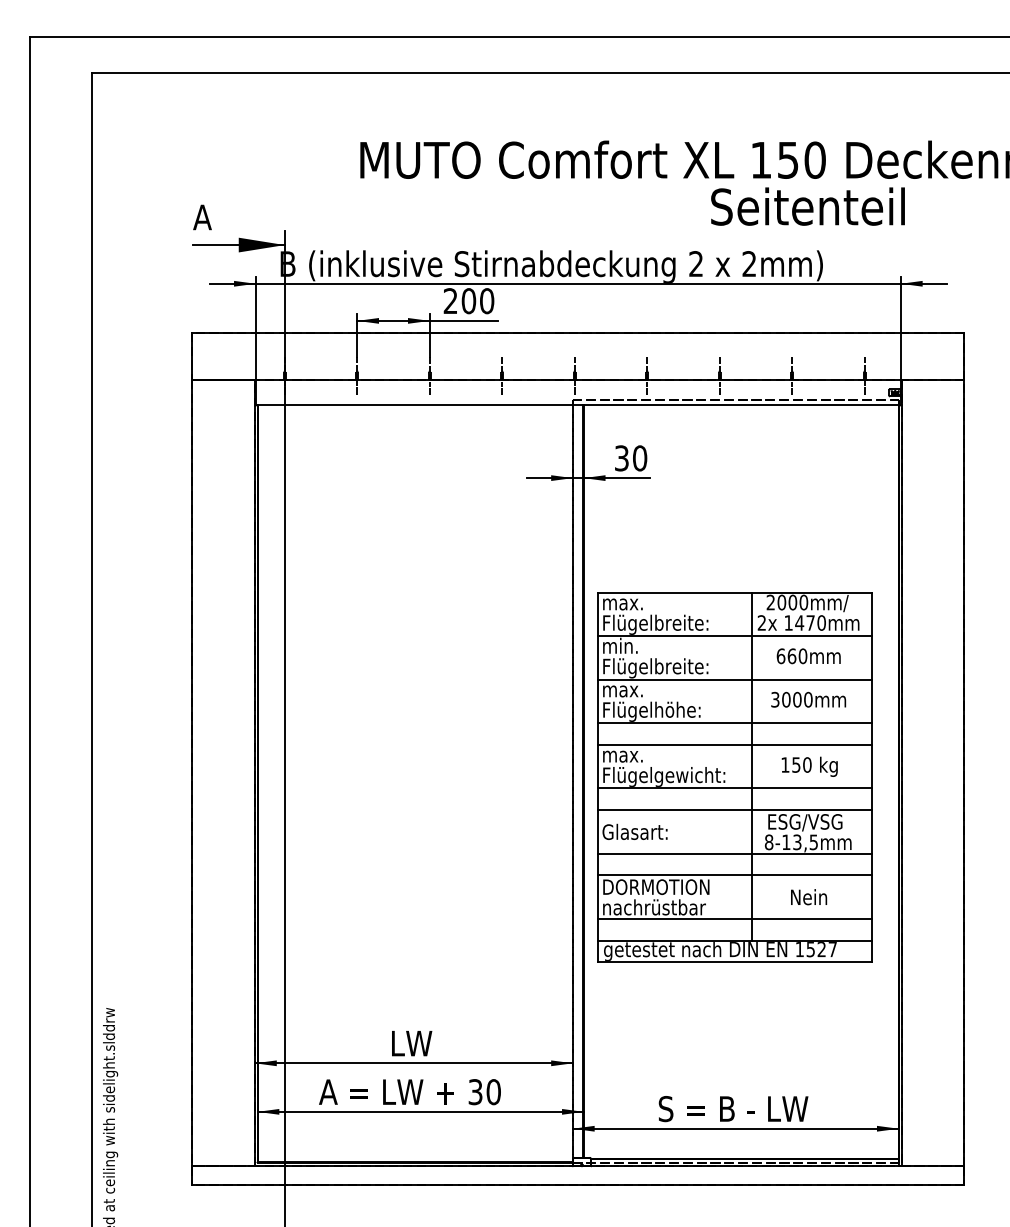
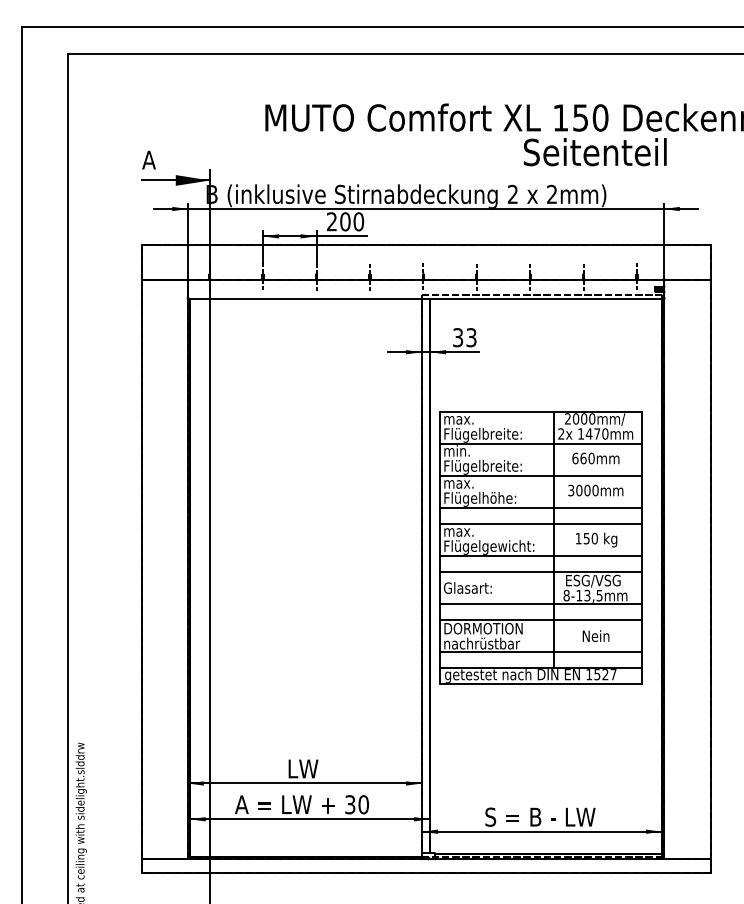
text: (640, 458) -> (471, 337), 30 -> 33
part: (733, 777) -> (540, 547), moved

